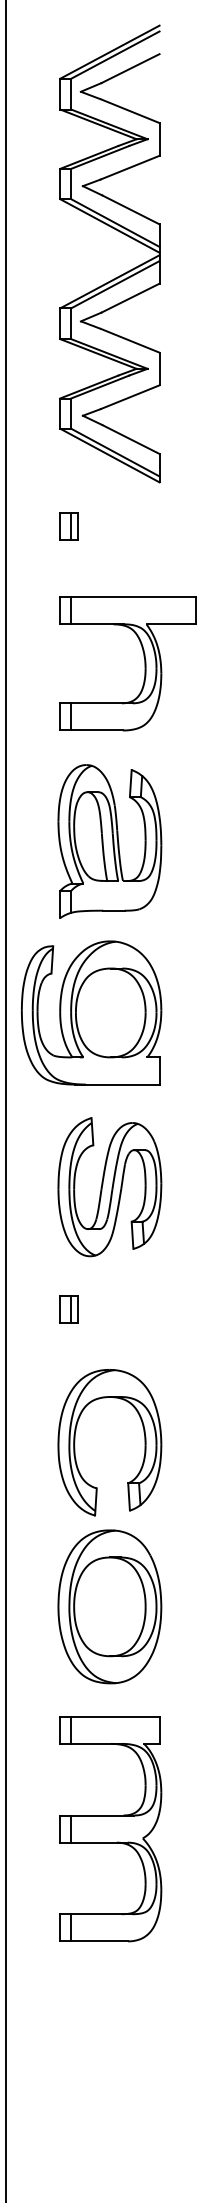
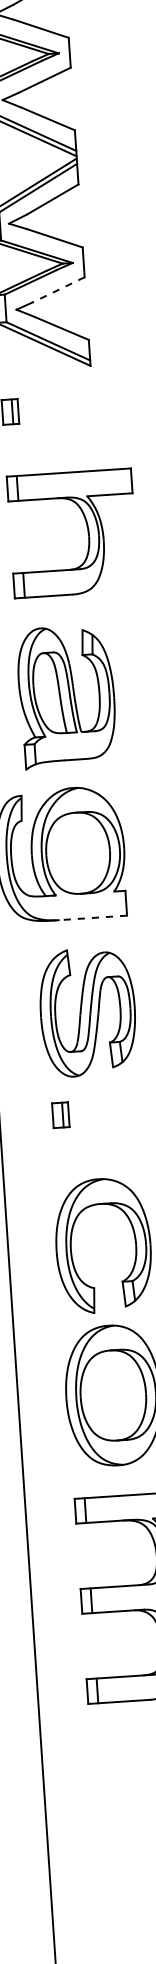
line: (130, 397) -> (58, 290), solid -> dashed
line: (116, 1084) -> (87, 918), solid -> dashed
part: (68, 1309) -> (60, 1115), moved

